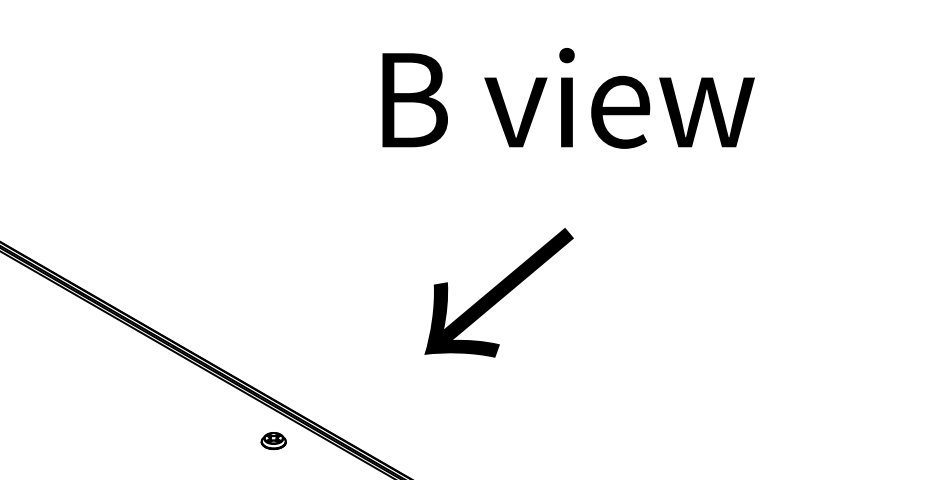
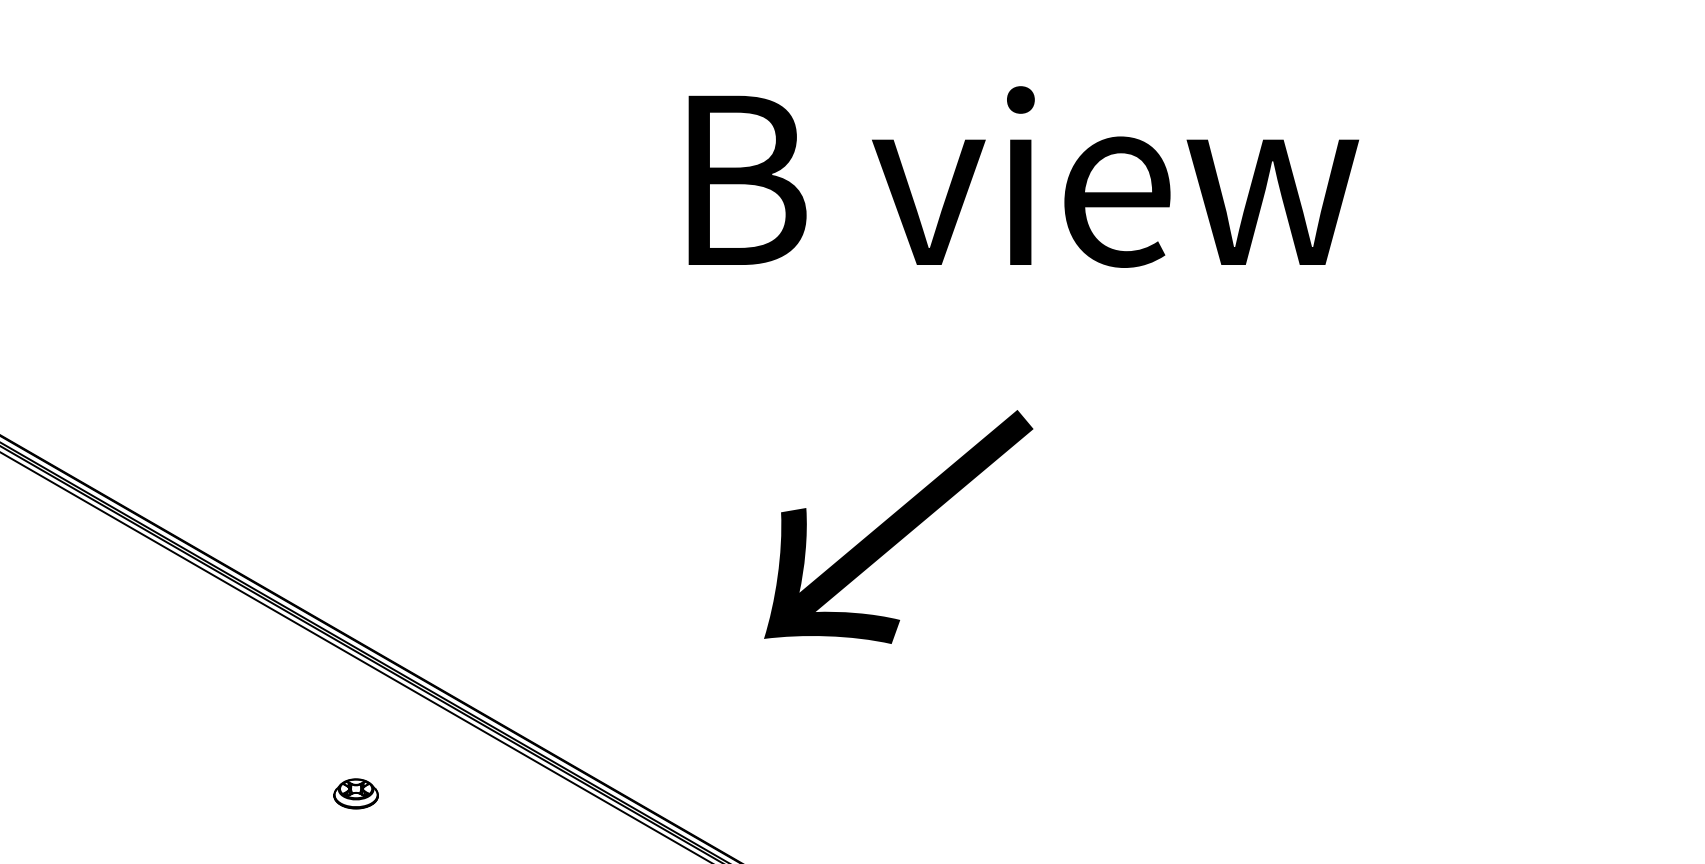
part: (273, 440) -> (355, 792), moved

